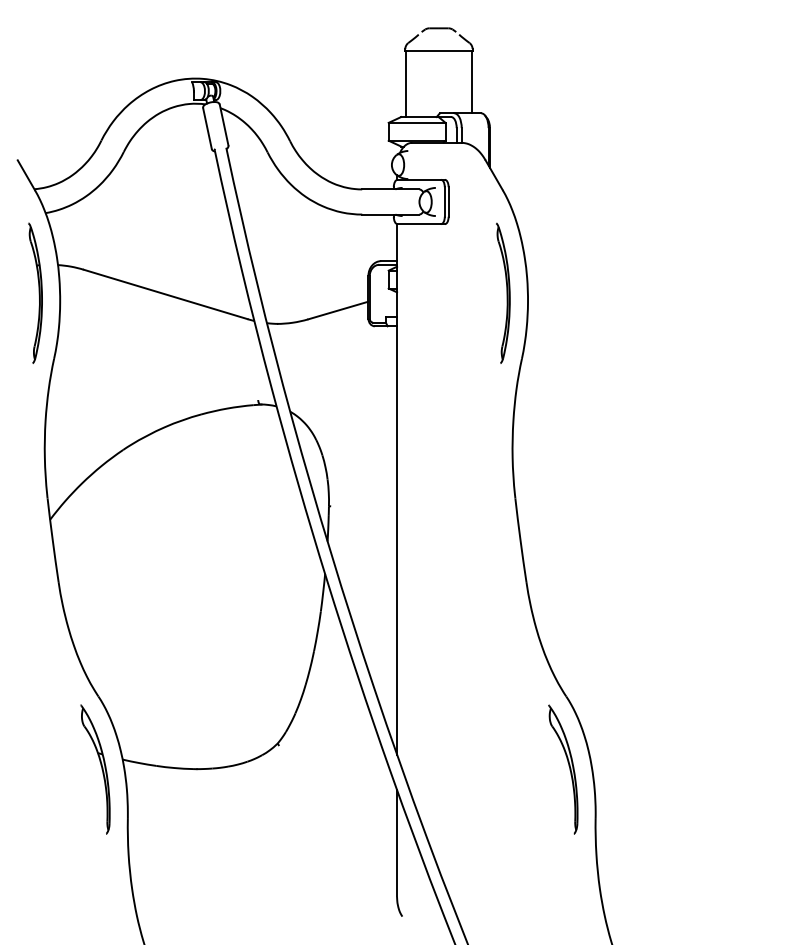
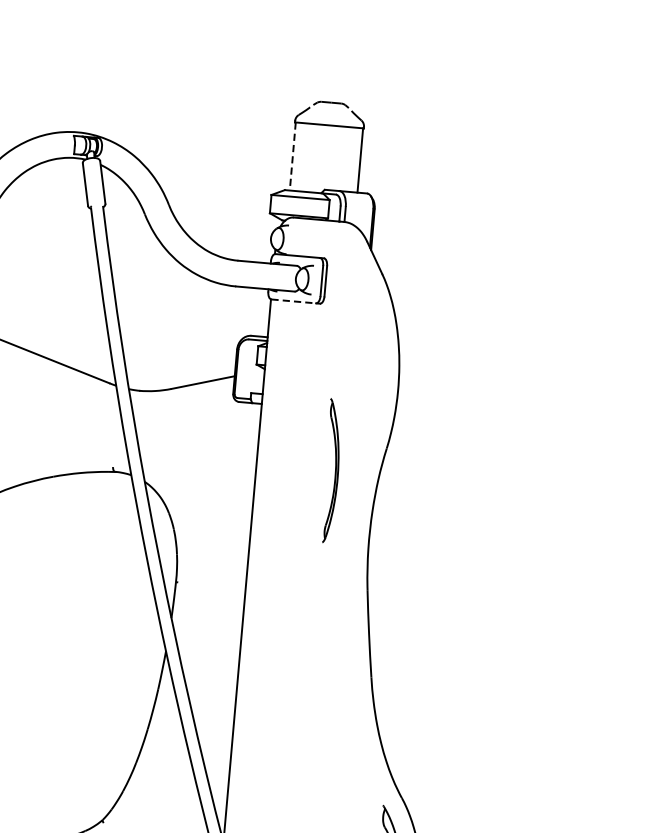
line: (406, 84) -> (293, 157), solid -> dashed
line: (419, 224) -> (293, 301), solid -> dashed
part: (503, 292) -> (331, 470), moved

